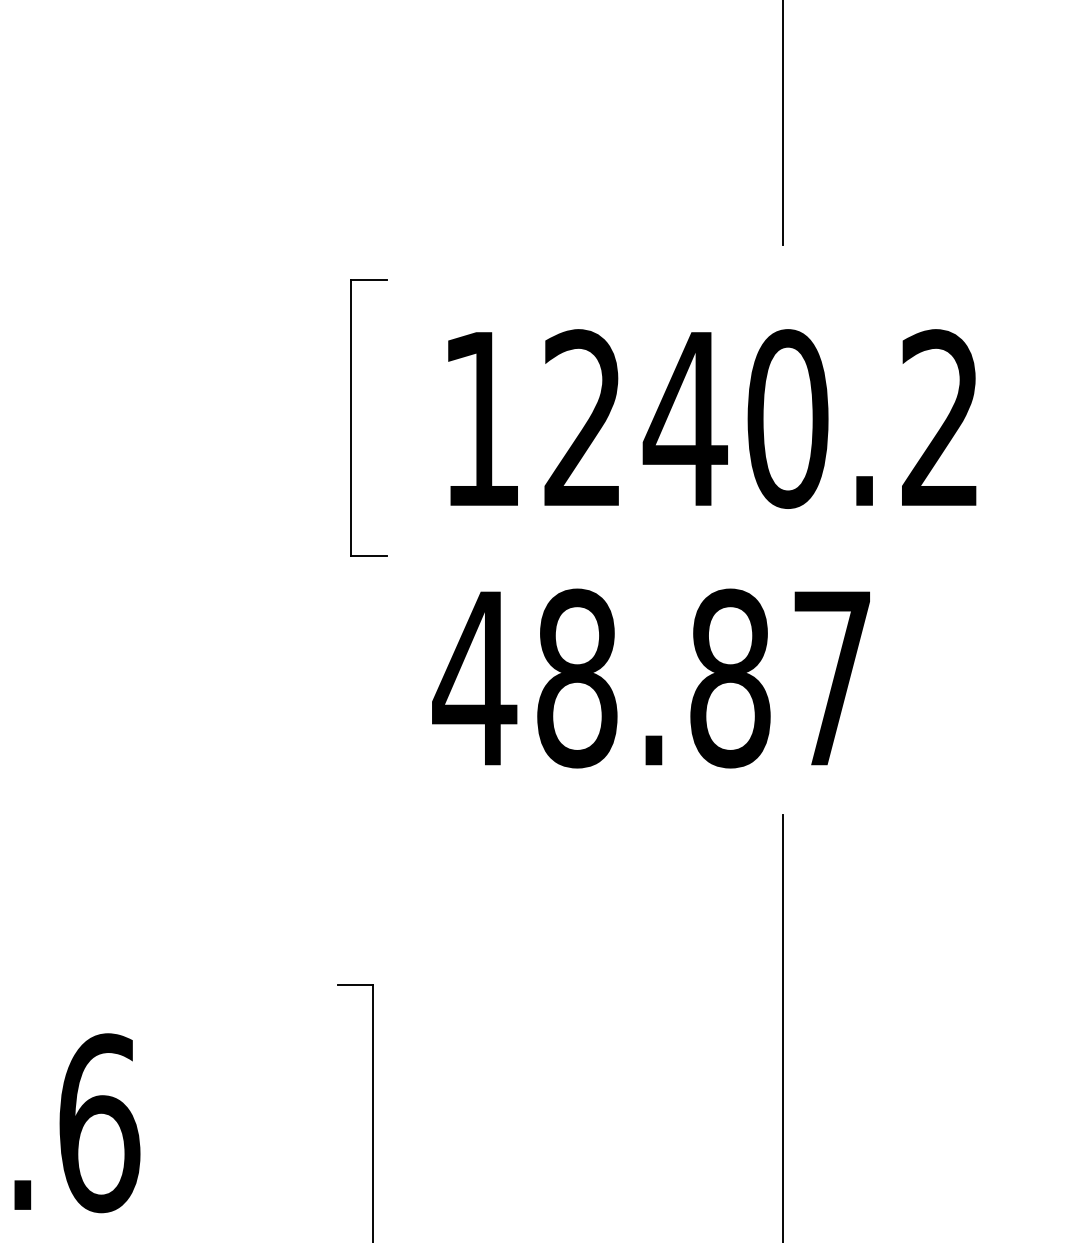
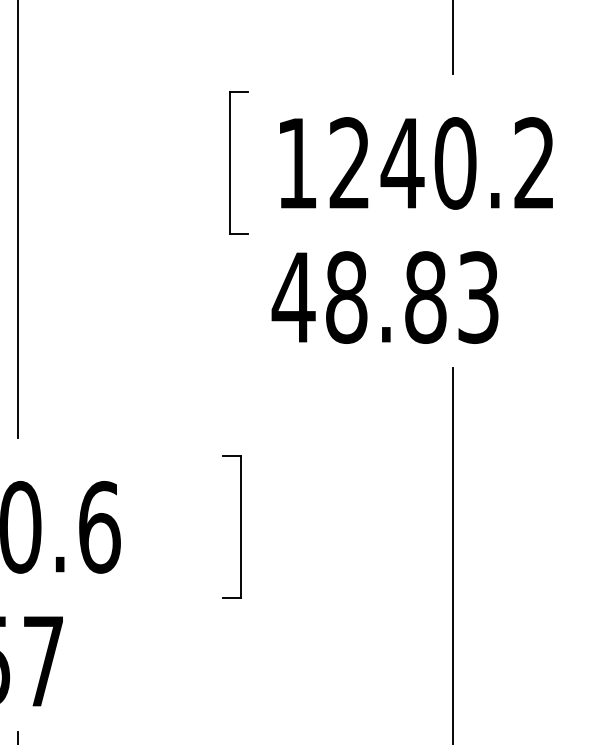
text: (832, 678) -> (478, 297), 48.87 -> 48.83

